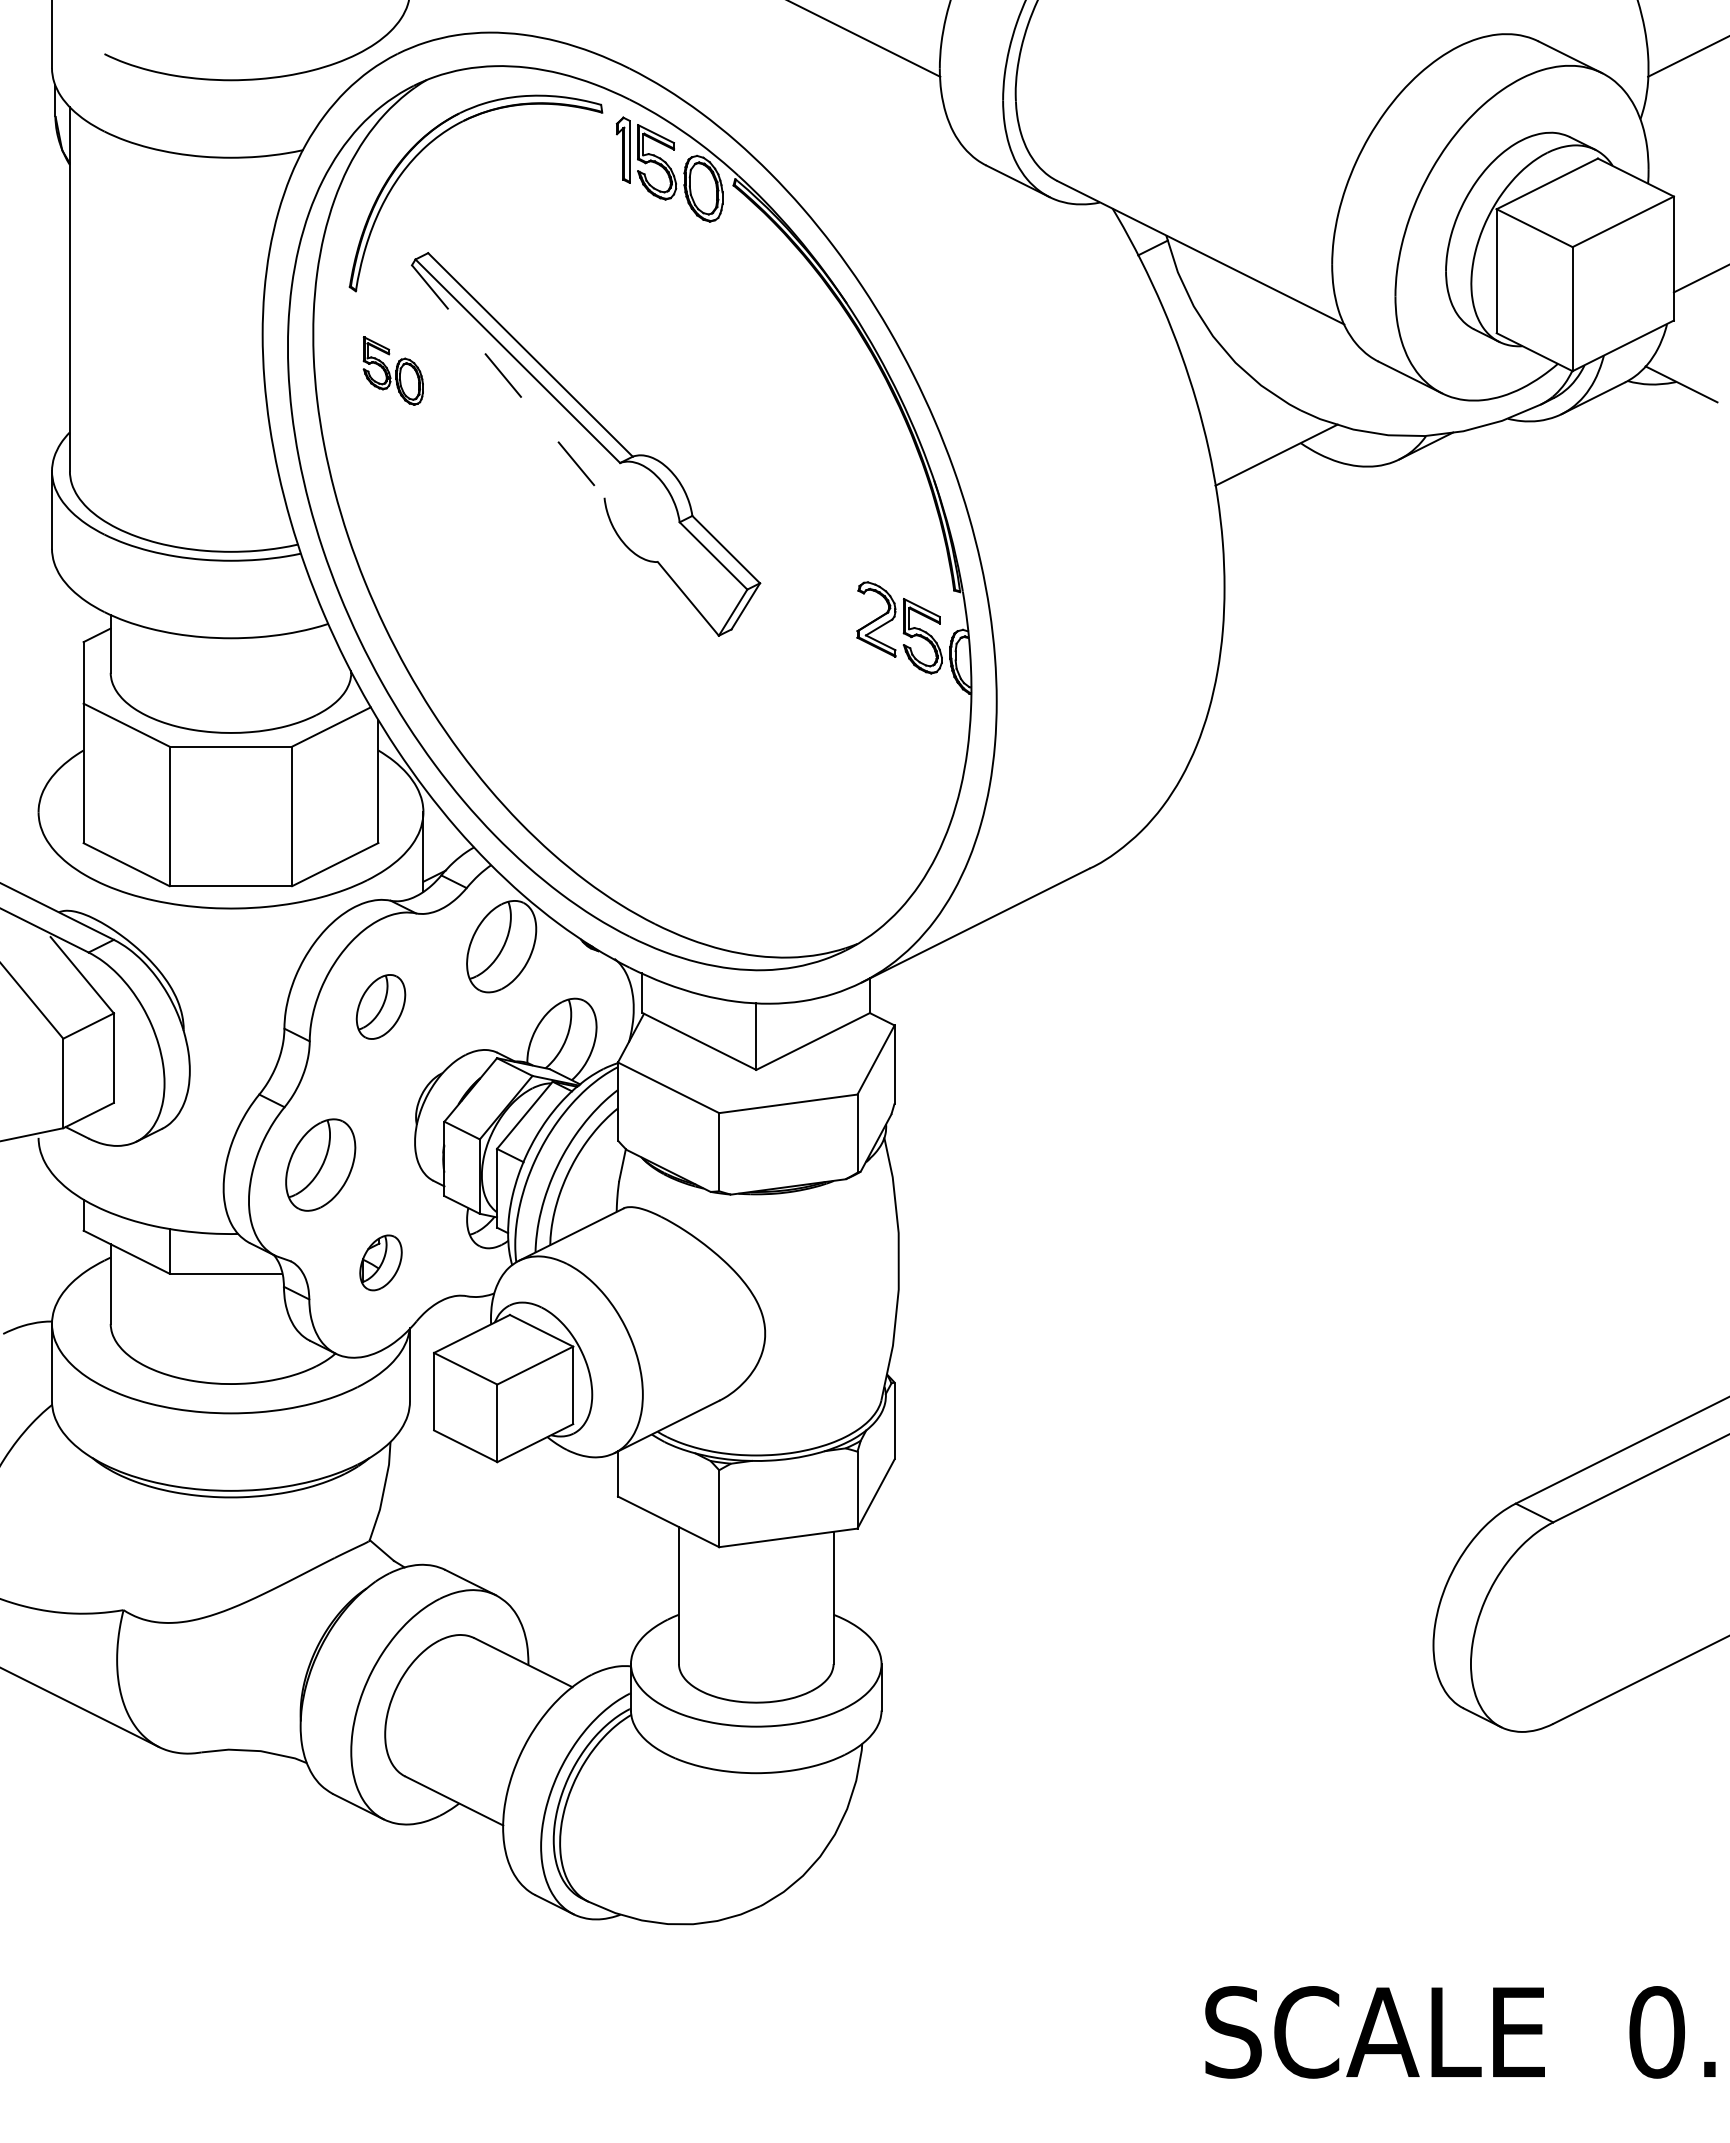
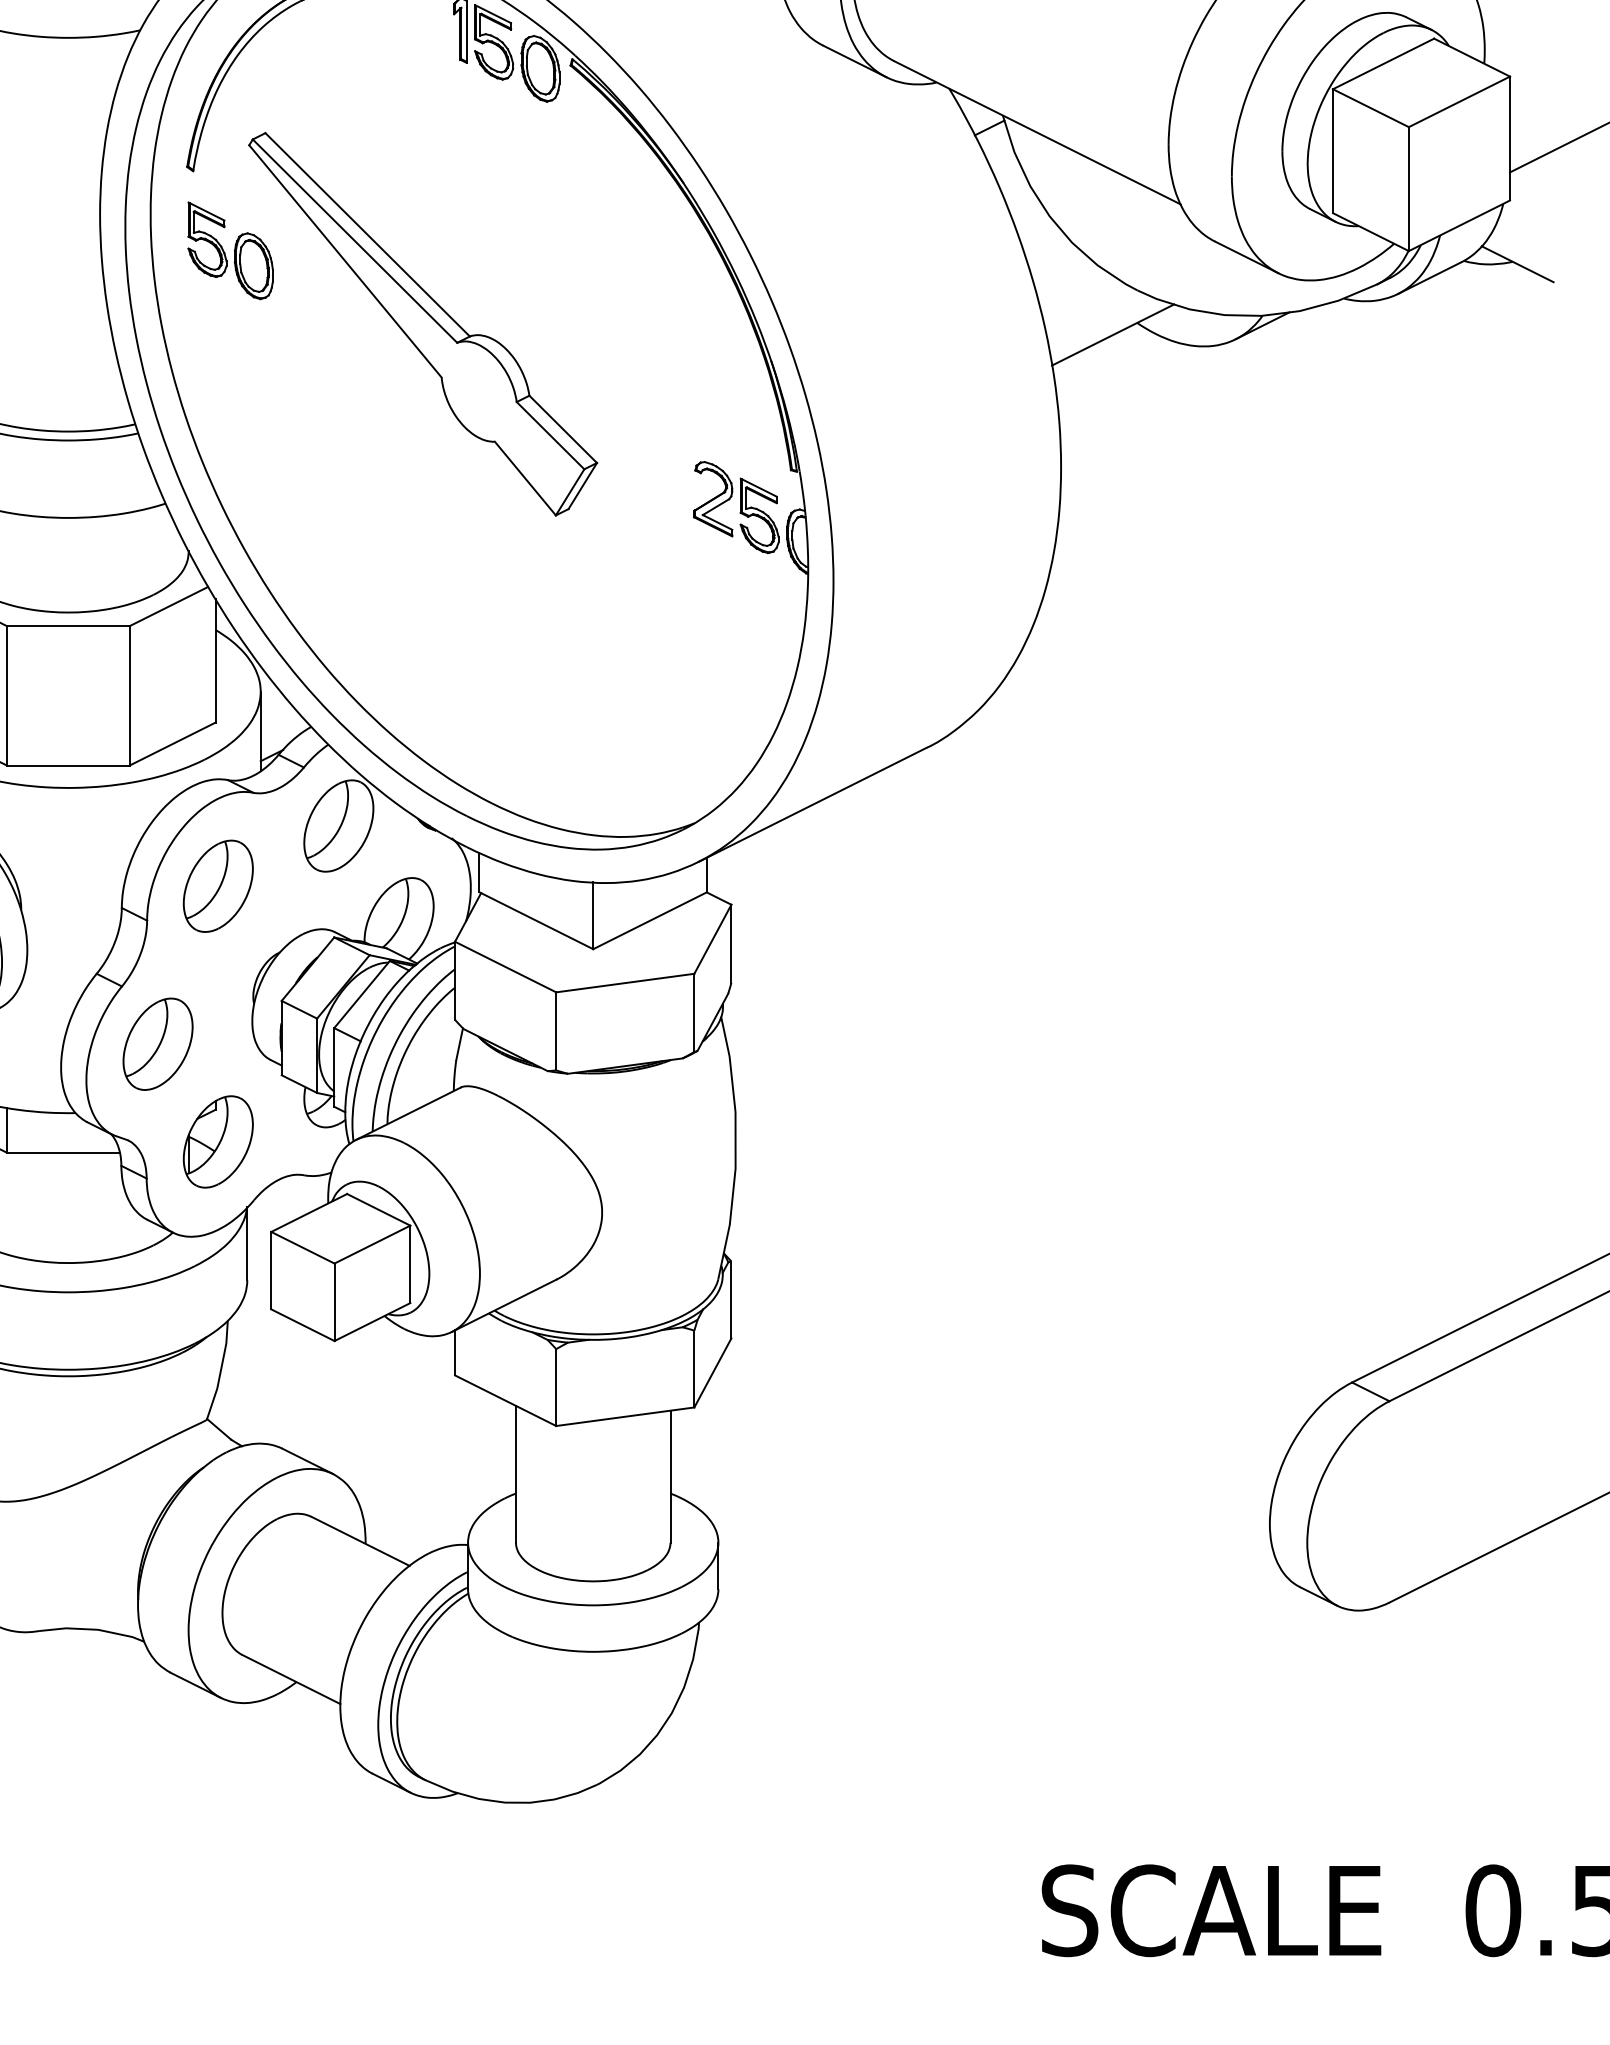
part: (393, 370) -> (230, 250), size x1.43
line: (508, 381) -> (345, 261), dashed -> solid
part: (380, 1006) -> (217, 885), size x1.43
part: (380, 1262) -> (217, 1141), size x1.67

